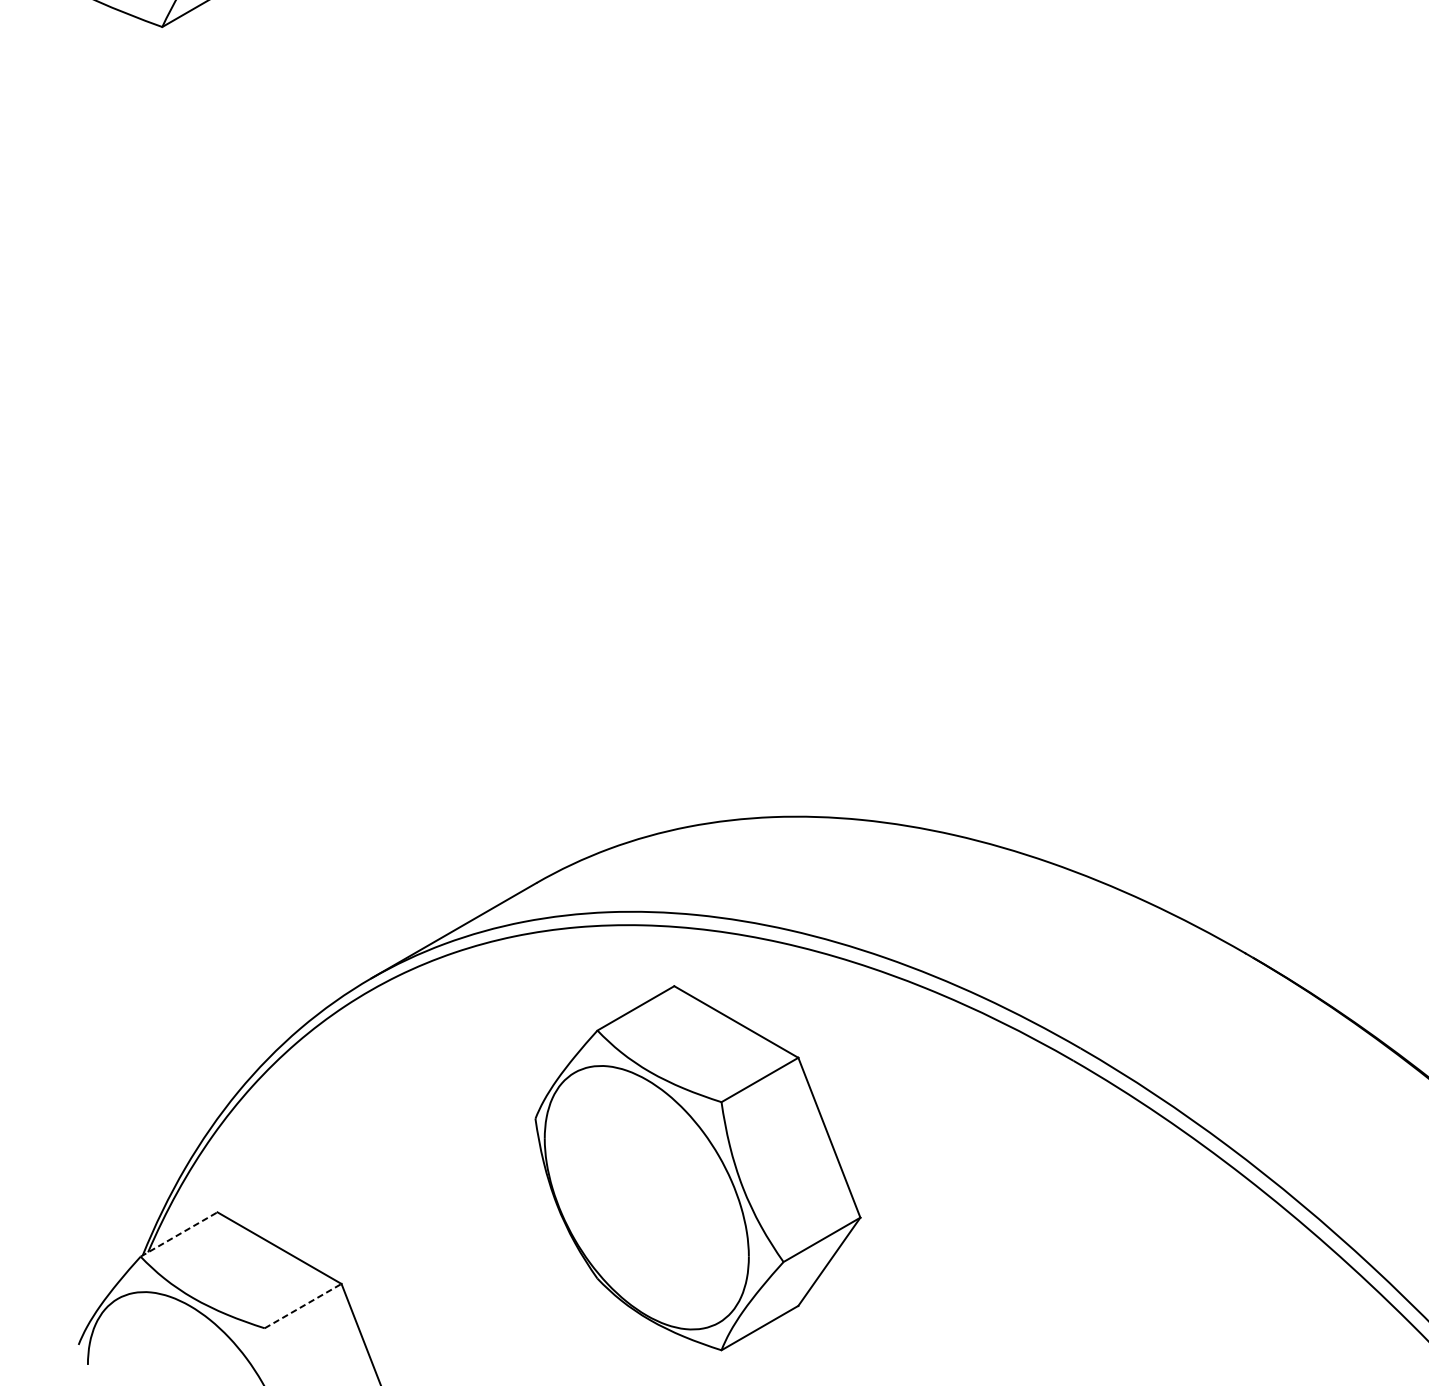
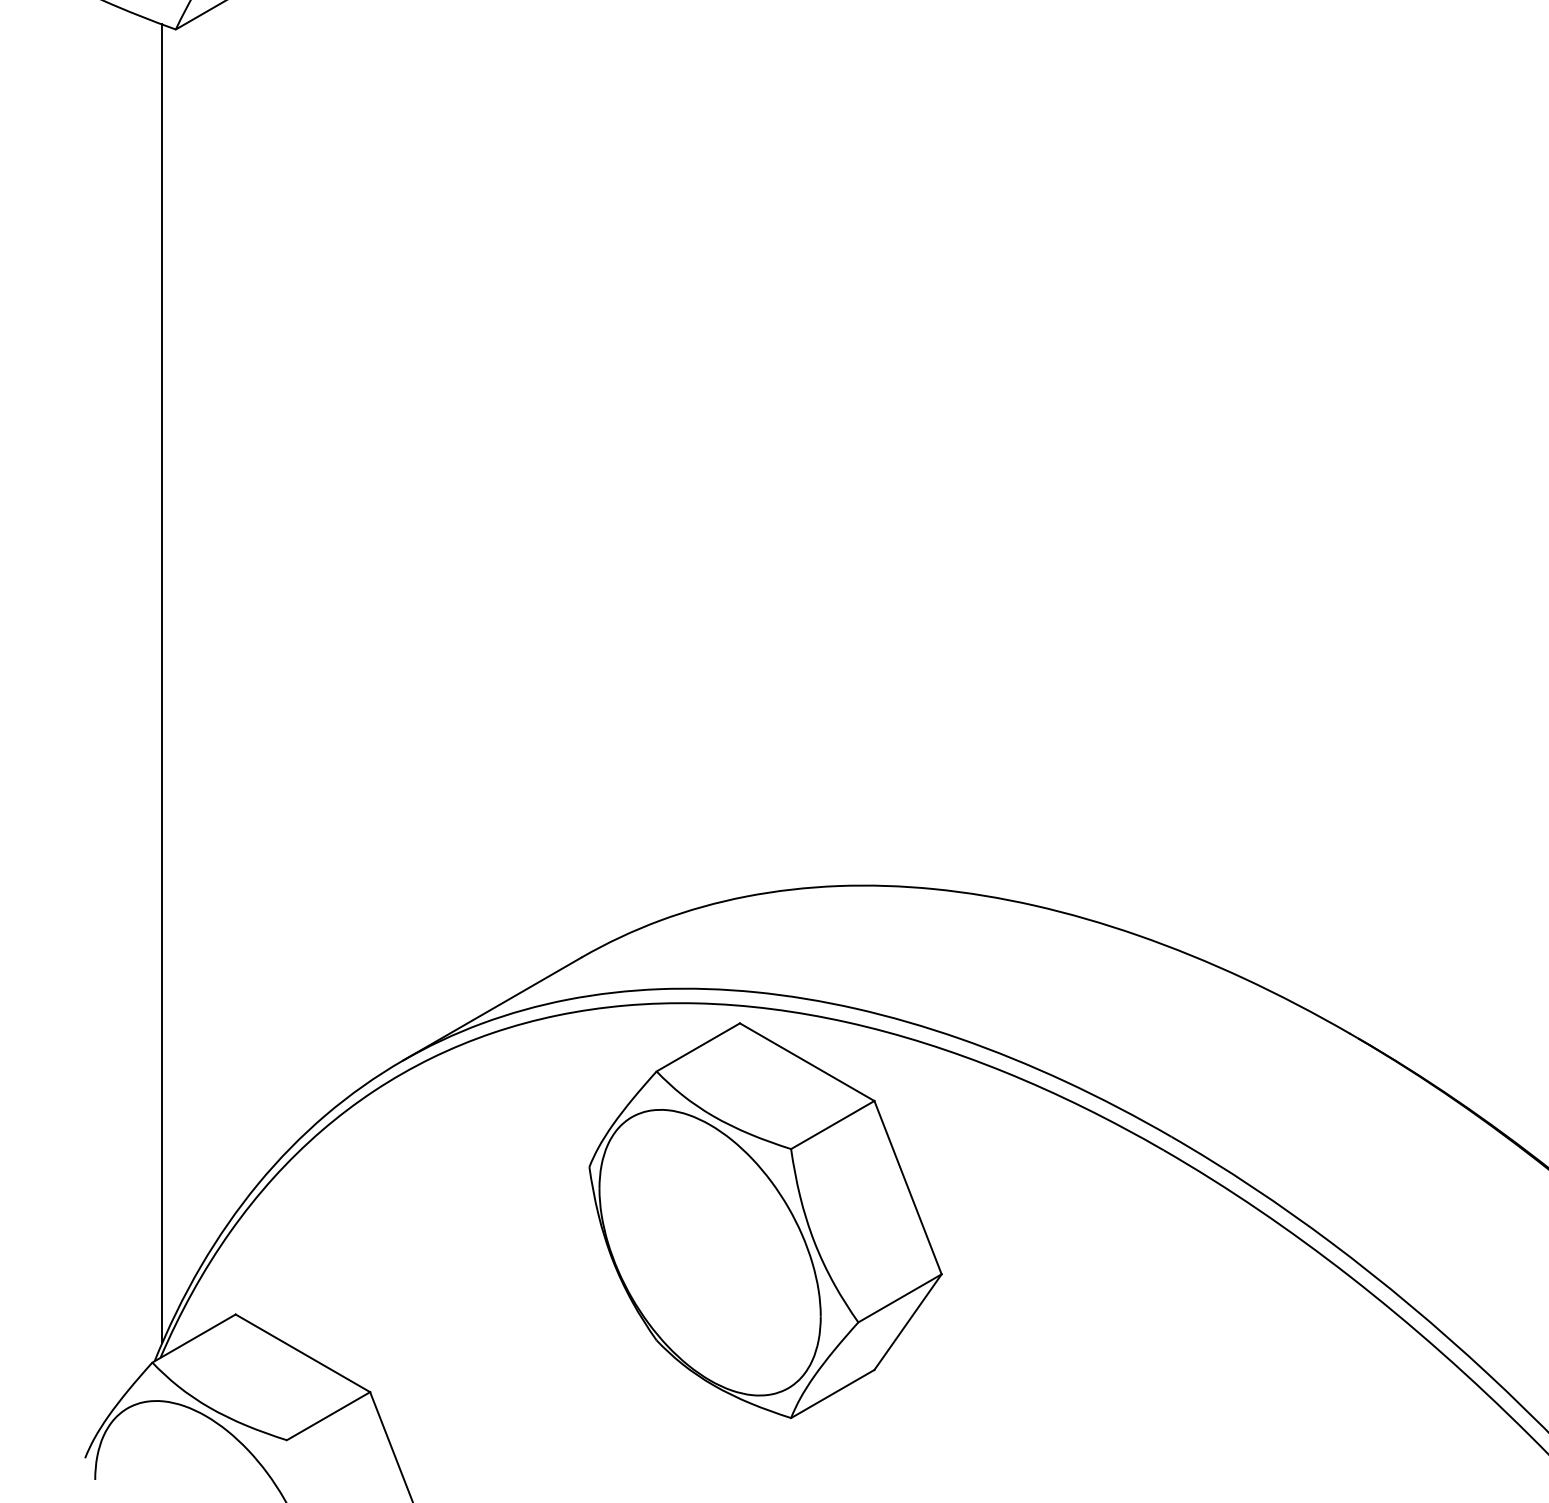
line: (149, 630) -> (162, 683), added
part: (697, 1168) -> (765, 1220), moved
line: (179, 1234) -> (194, 1338), dashed -> solid
line: (303, 1305) -> (328, 1415), dashed -> solid

